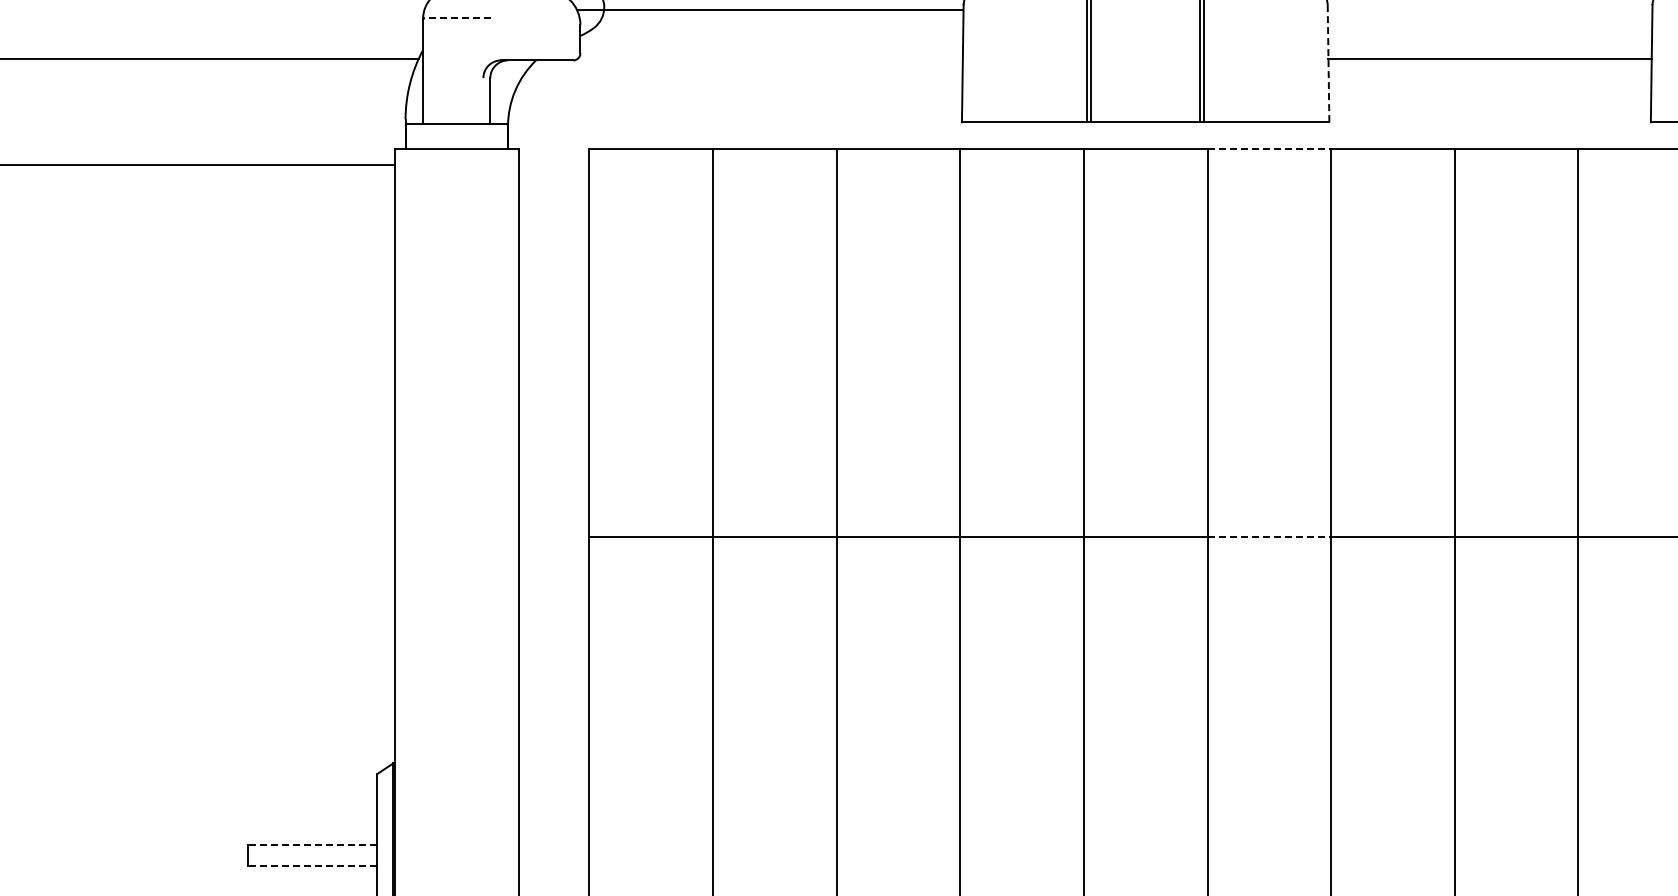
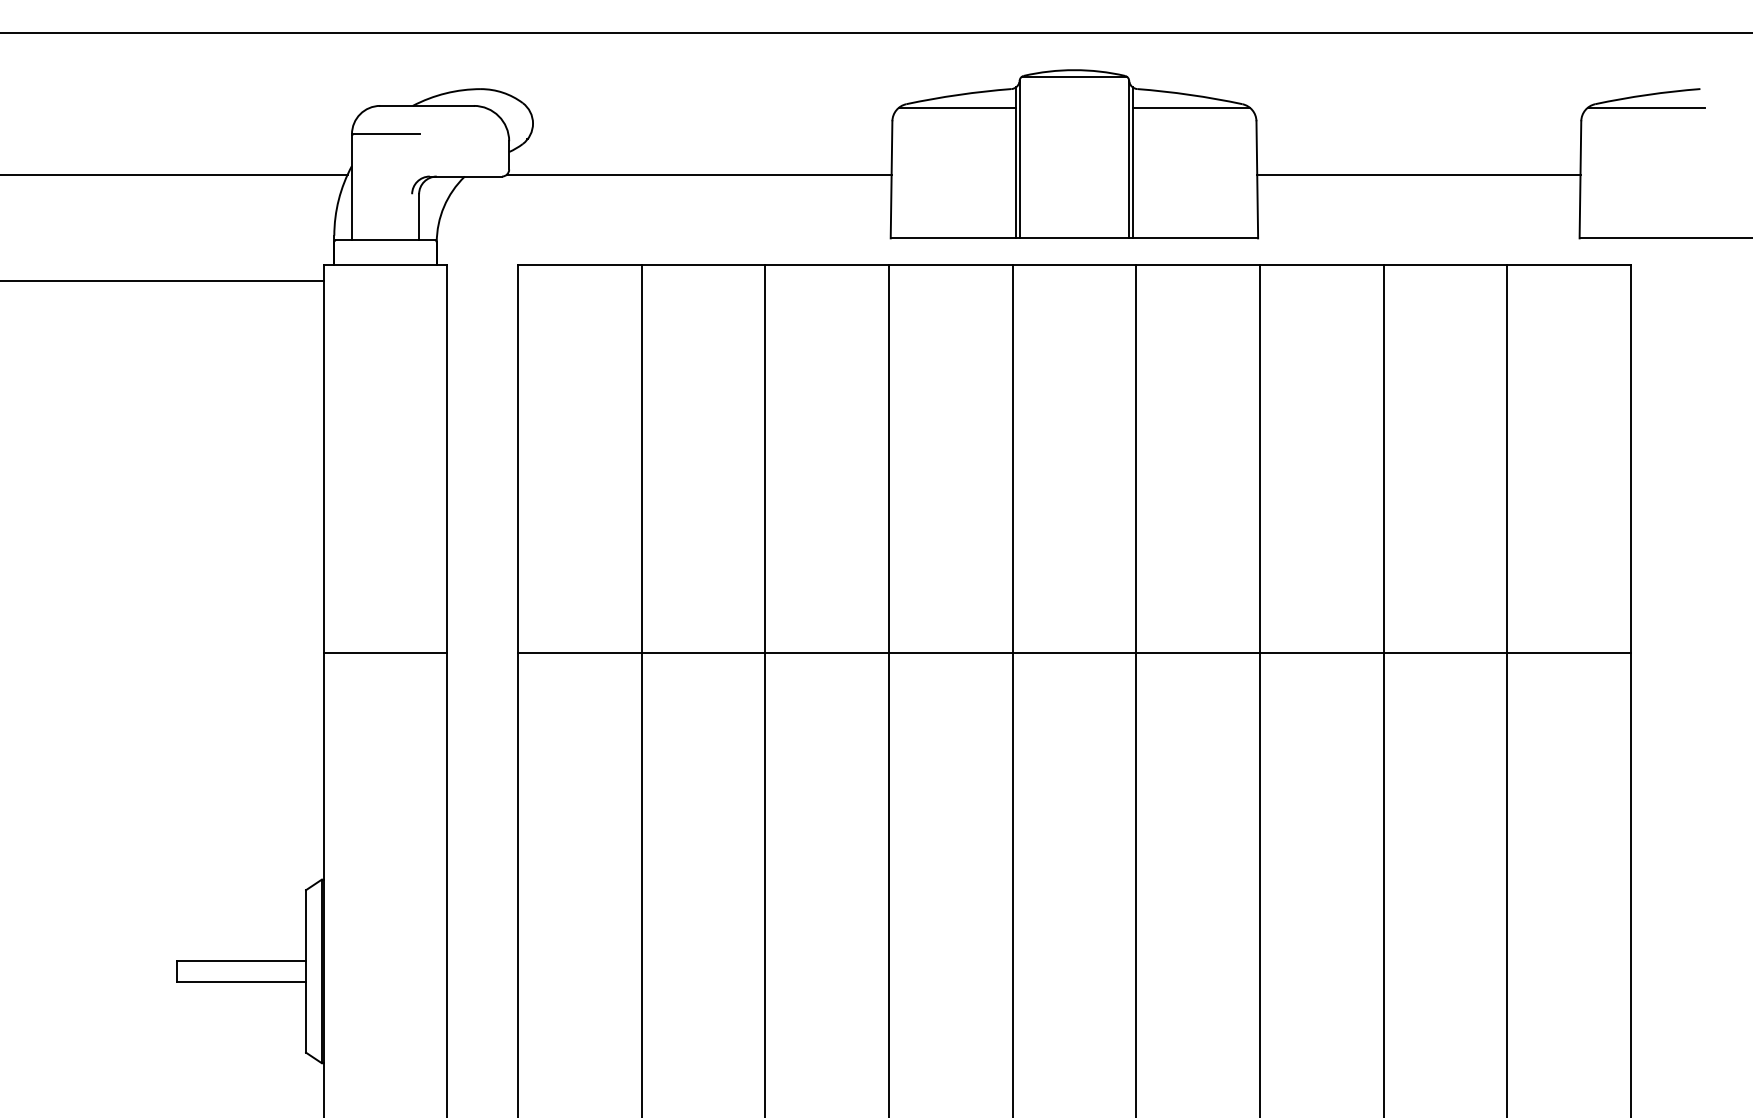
line: (769, 9) -> (698, 174), moved
line: (457, 18) -> (386, 134), dashed -> solid
line: (1328, 63) -> (1257, 179), dashed -> solid
line: (1269, 148) -> (1198, 264), dashed -> solid
line: (456, 537) -> (385, 653), added
line: (1269, 537) -> (1198, 653), dashed -> solid
line: (312, 844) -> (241, 960), dashed -> solid
line: (312, 866) -> (241, 982), dashed -> solid

